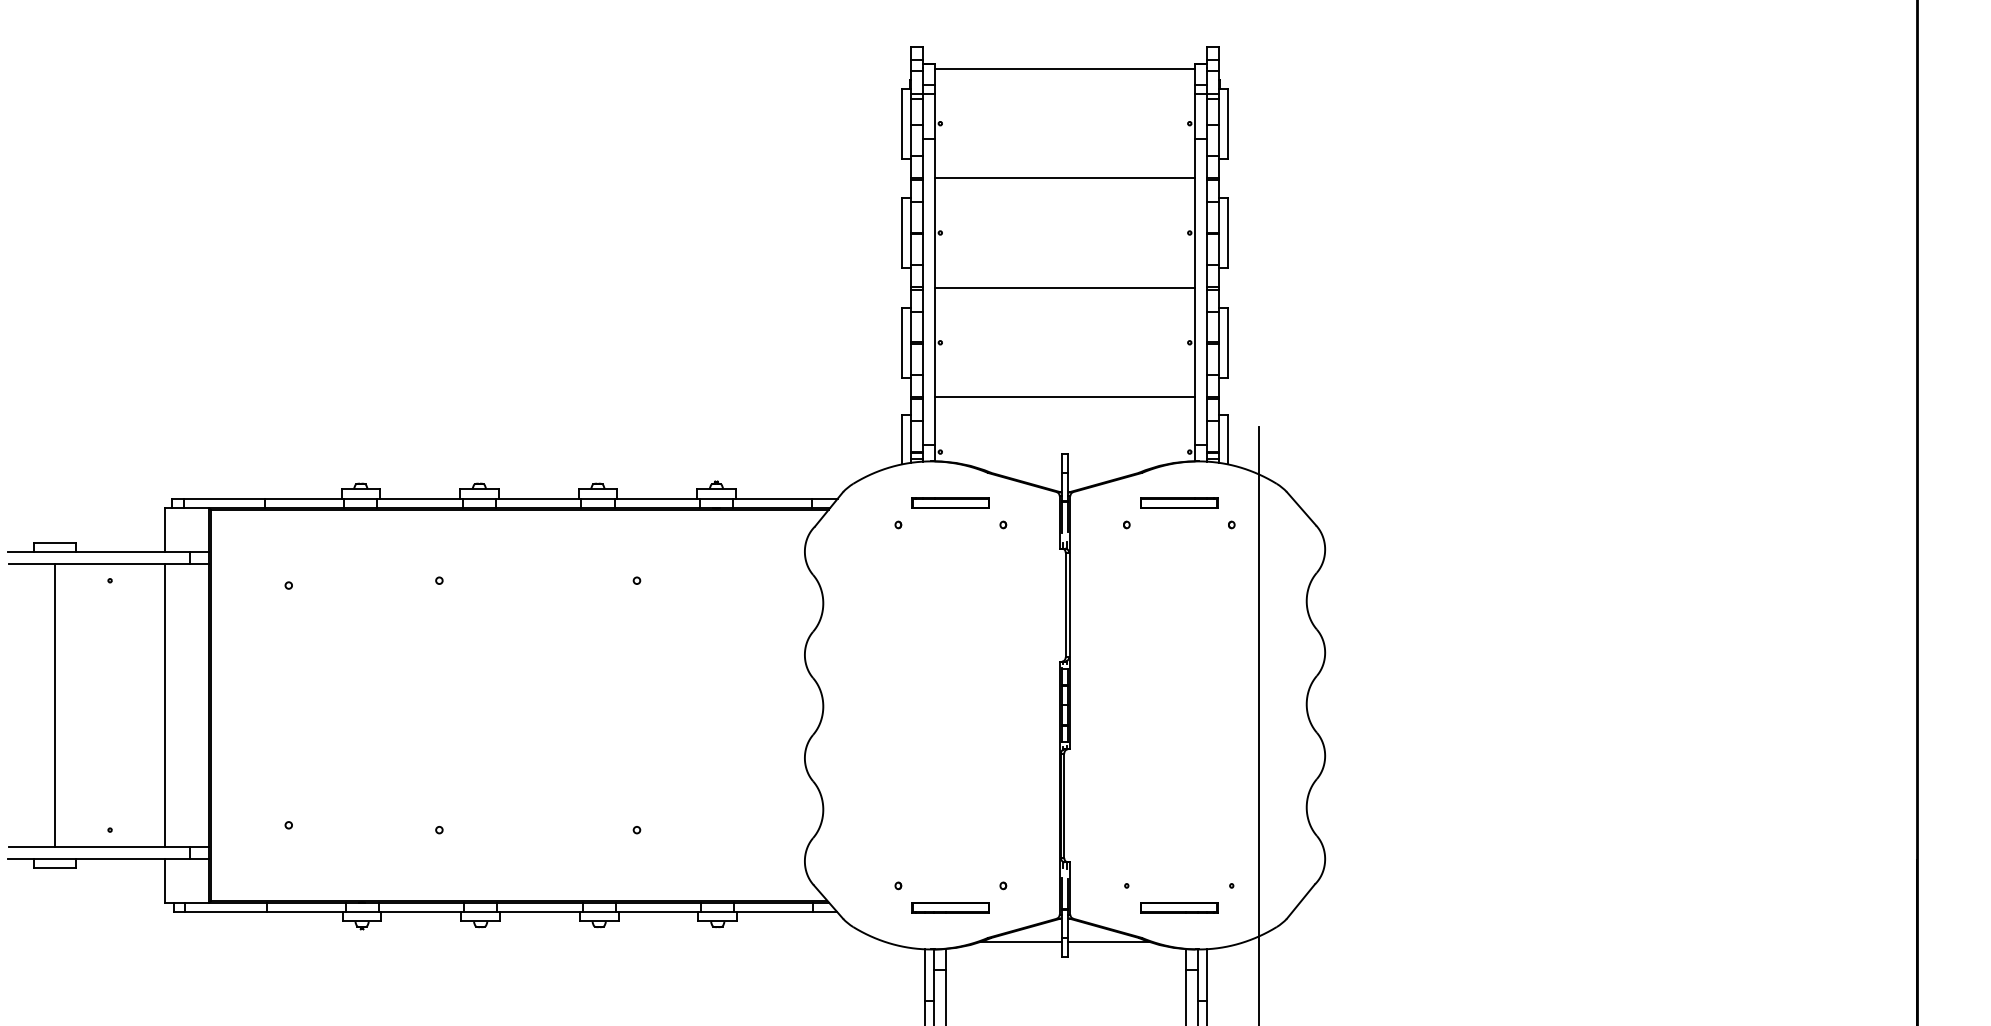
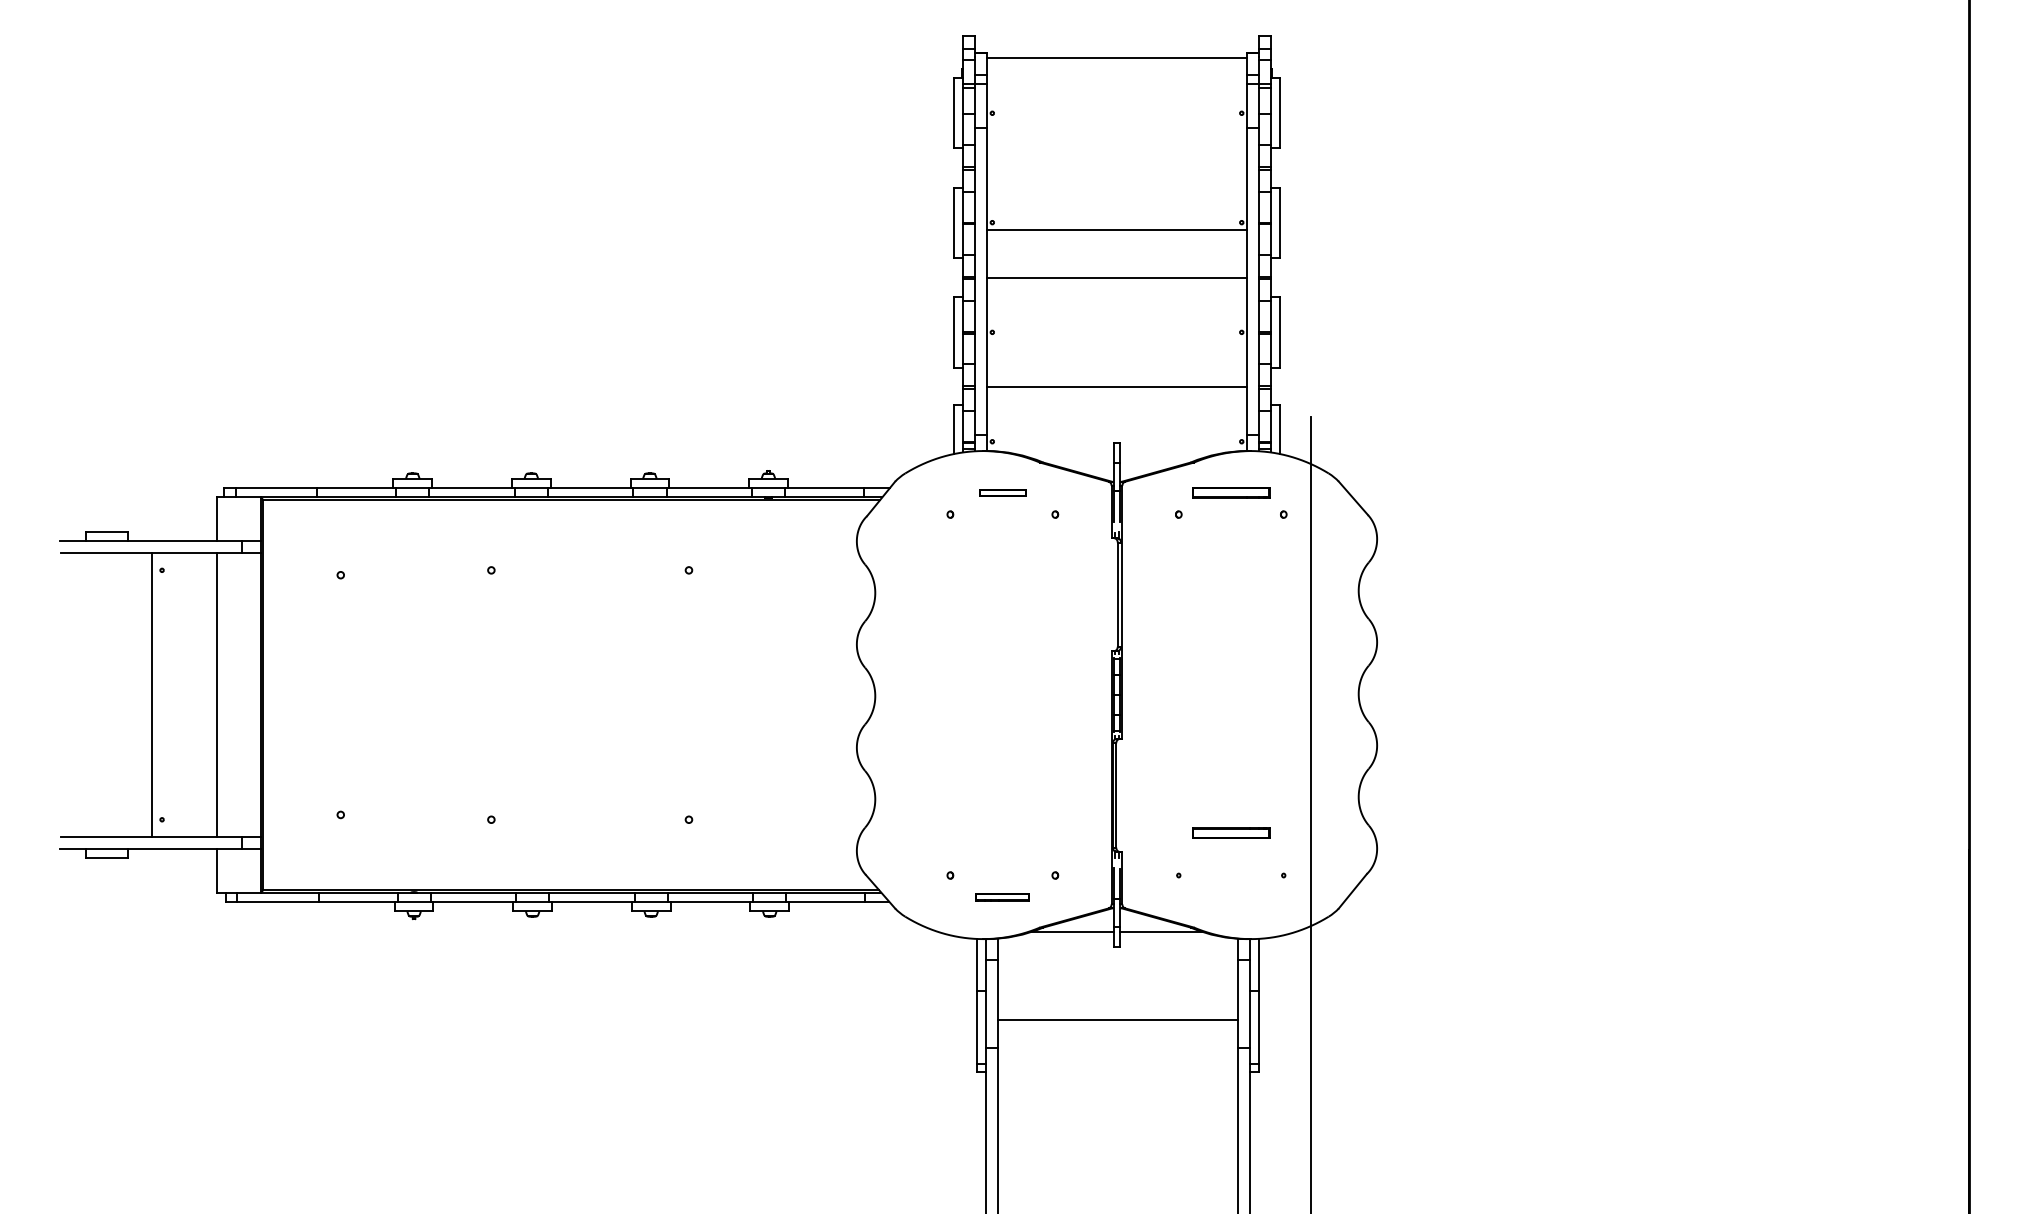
line: (1065, 177) -> (1117, 229), moved
part: (950, 502) -> (1002, 492), size x0.6
line: (55, 704) -> (152, 694), moved
part: (950, 906) -> (1002, 896), size x0.7
part: (1179, 906) -> (1231, 832), moved

